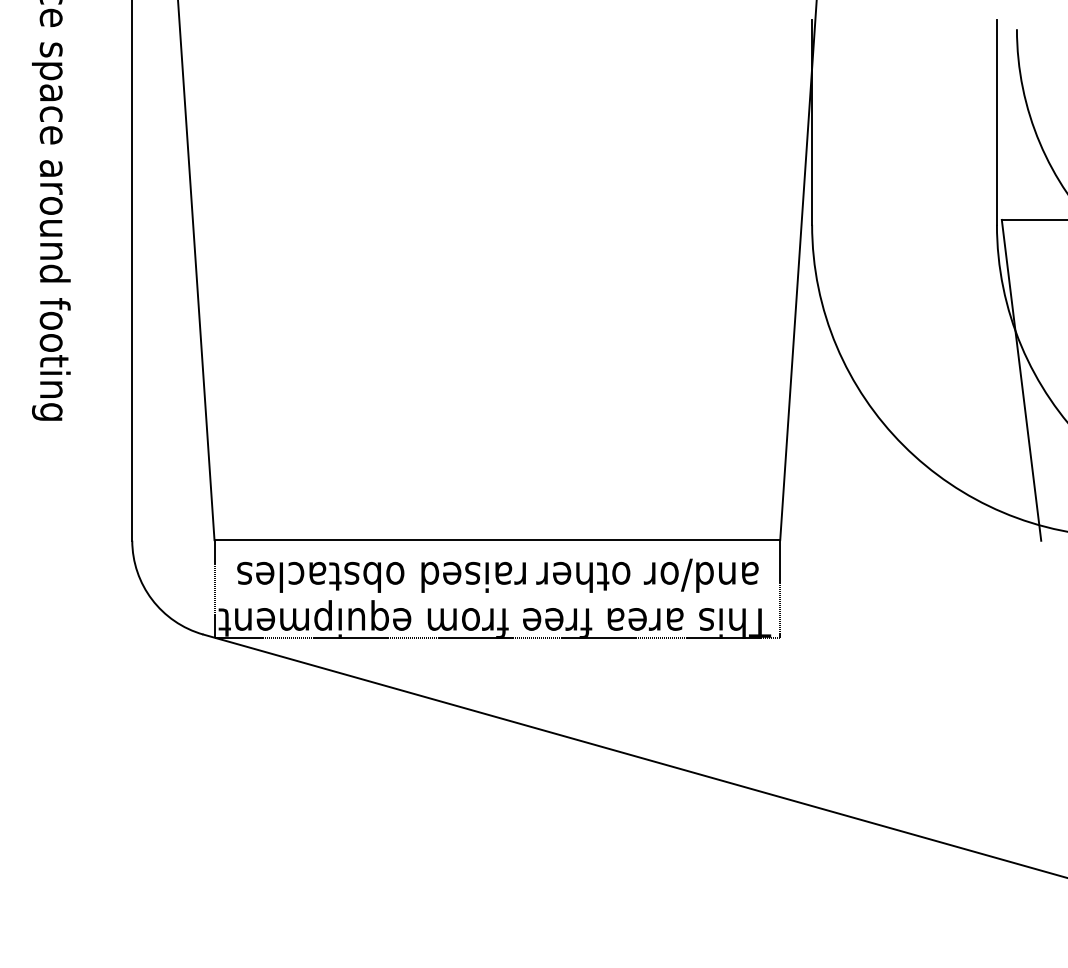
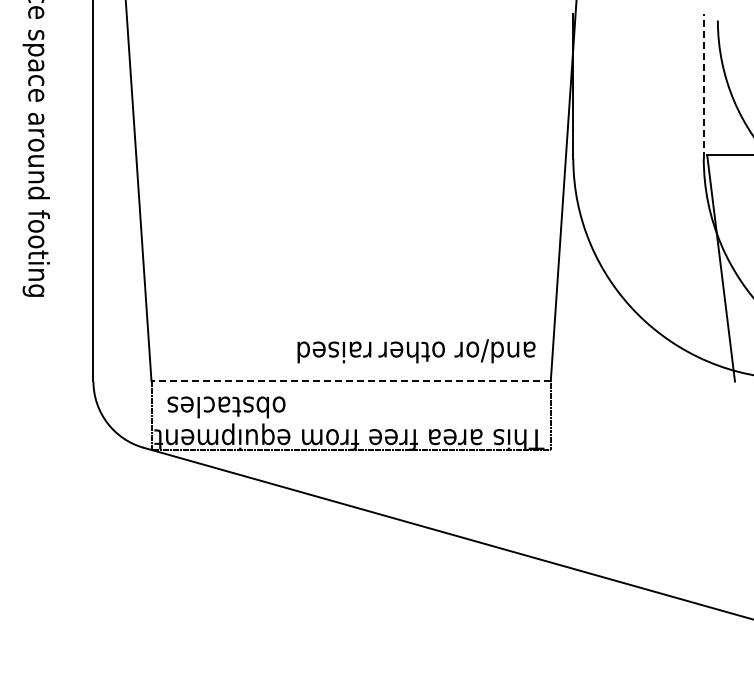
line: (996, 121) -> (703, 85), solid -> dashed
line: (497, 540) -> (351, 381), solid -> dashed
text: (589, 576) -> (416, 351), moved

